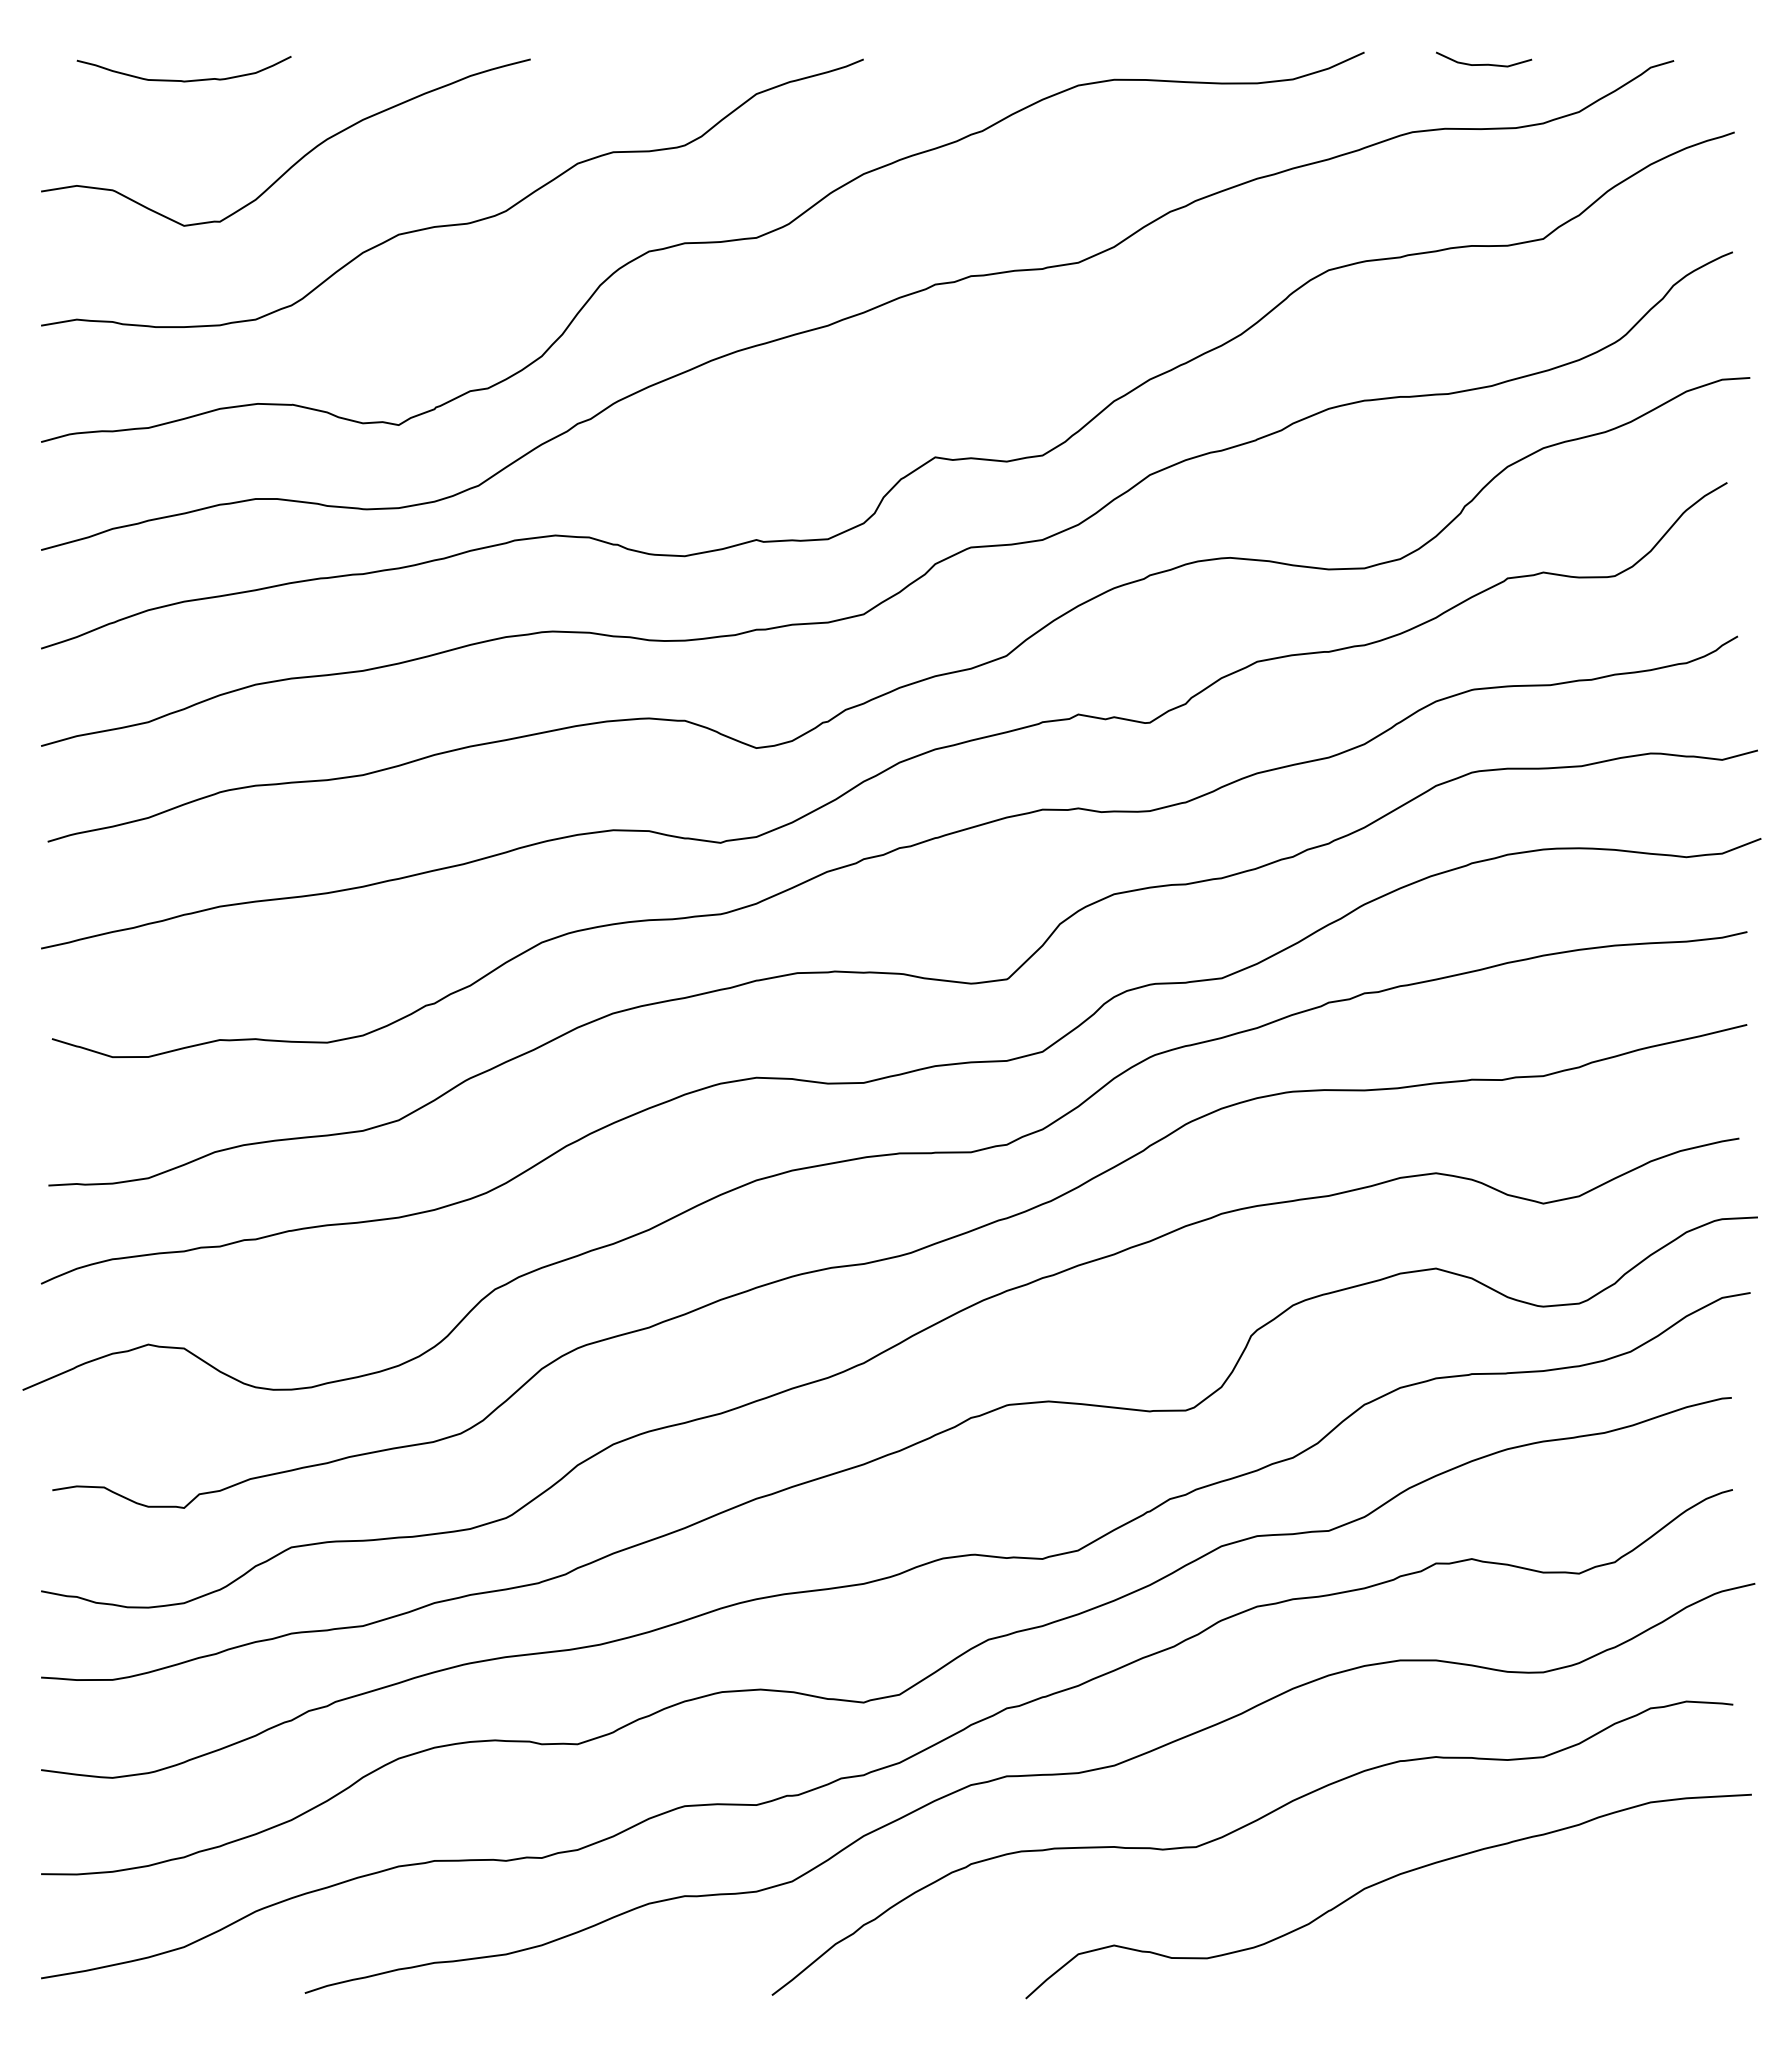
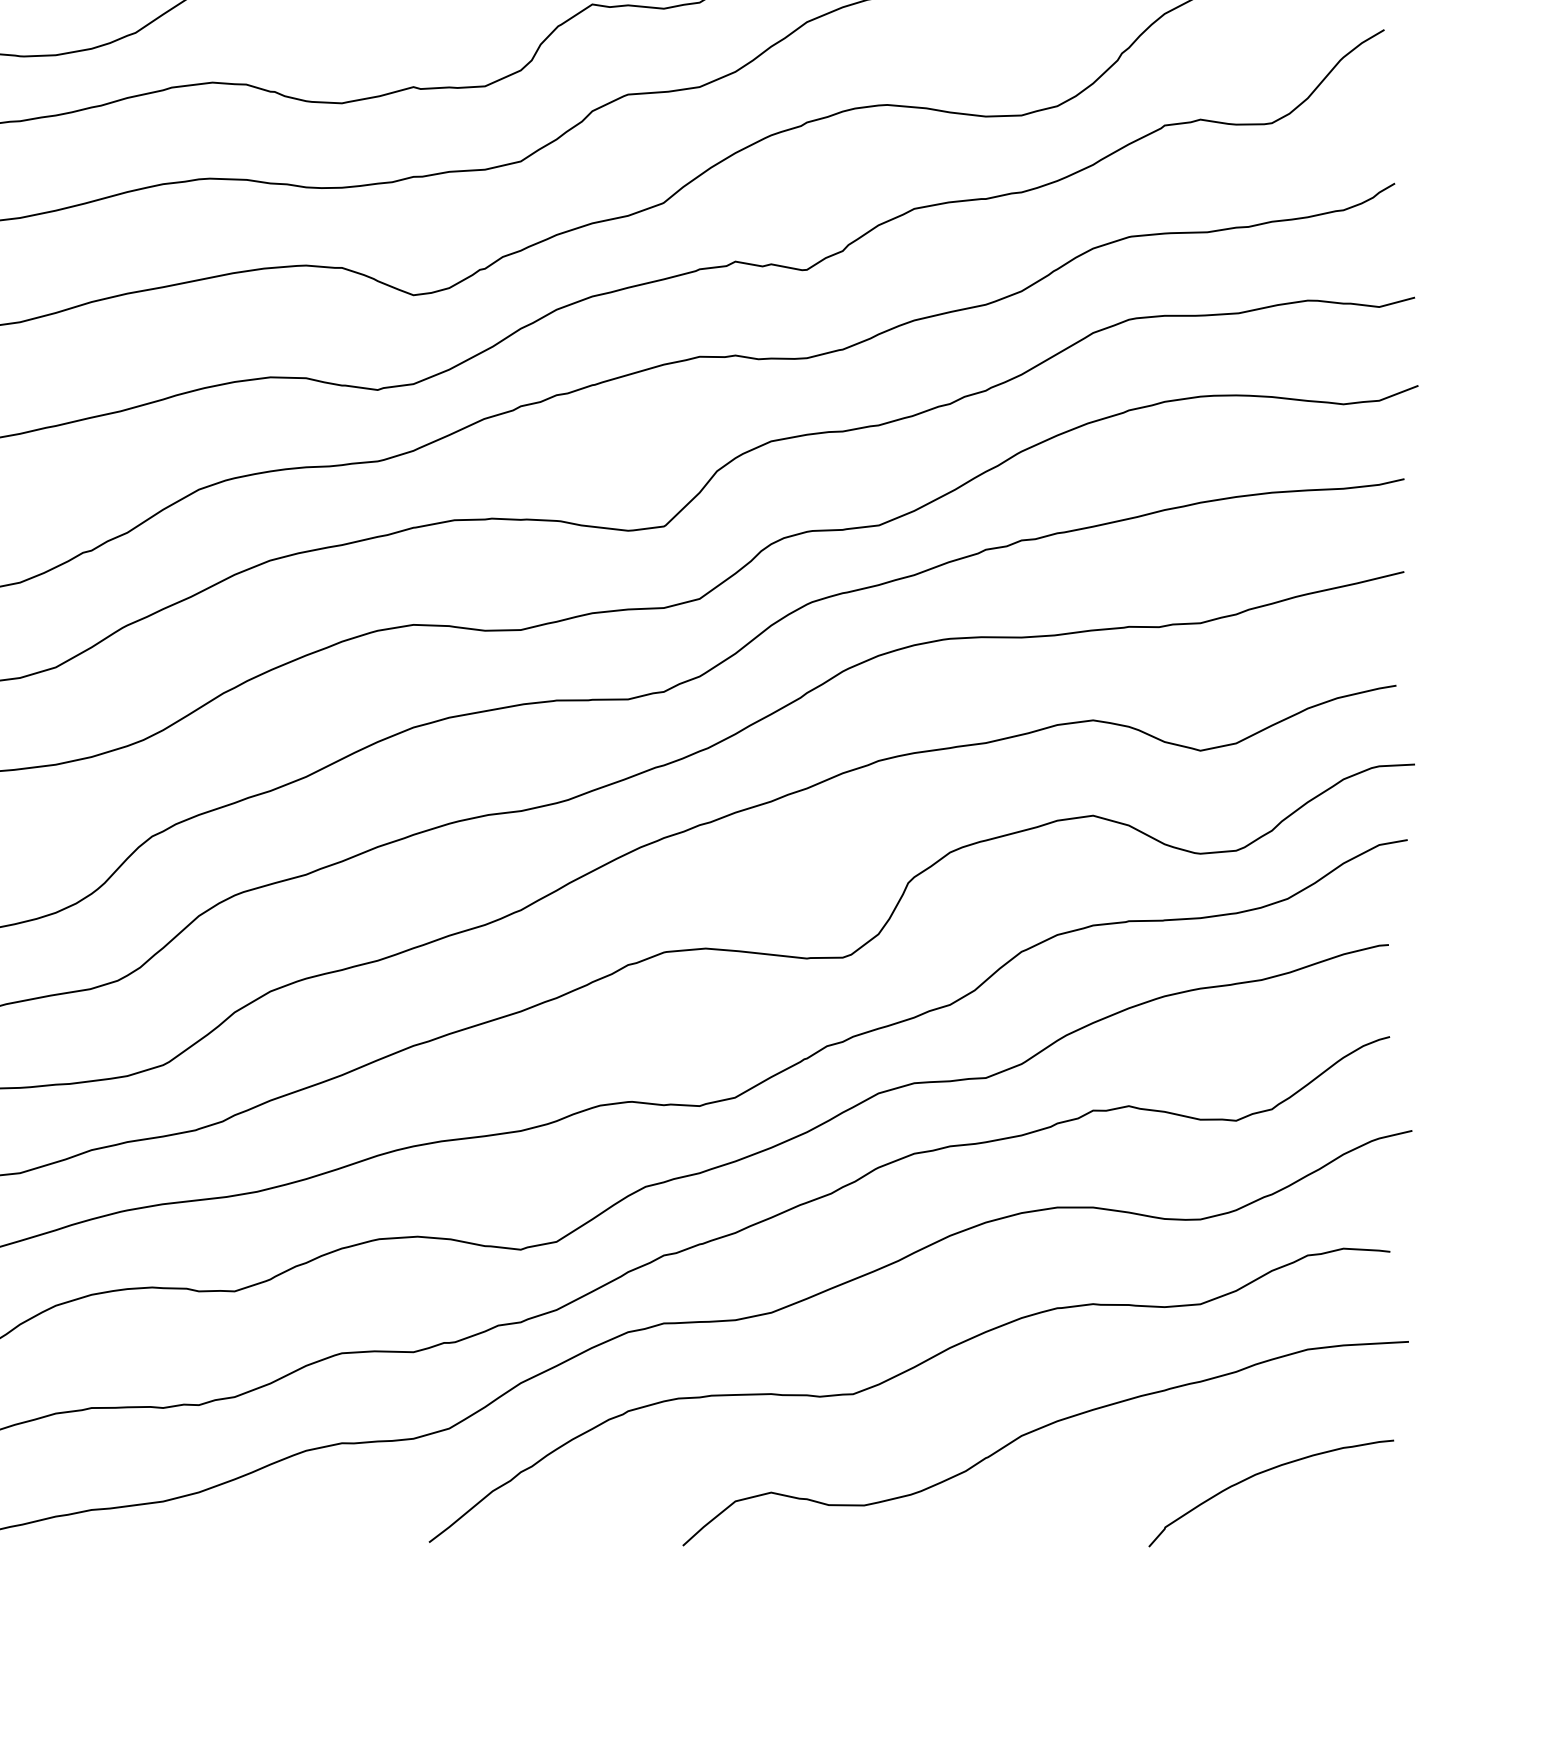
curve: (1607, 1925) -> (1264, 1472), added

